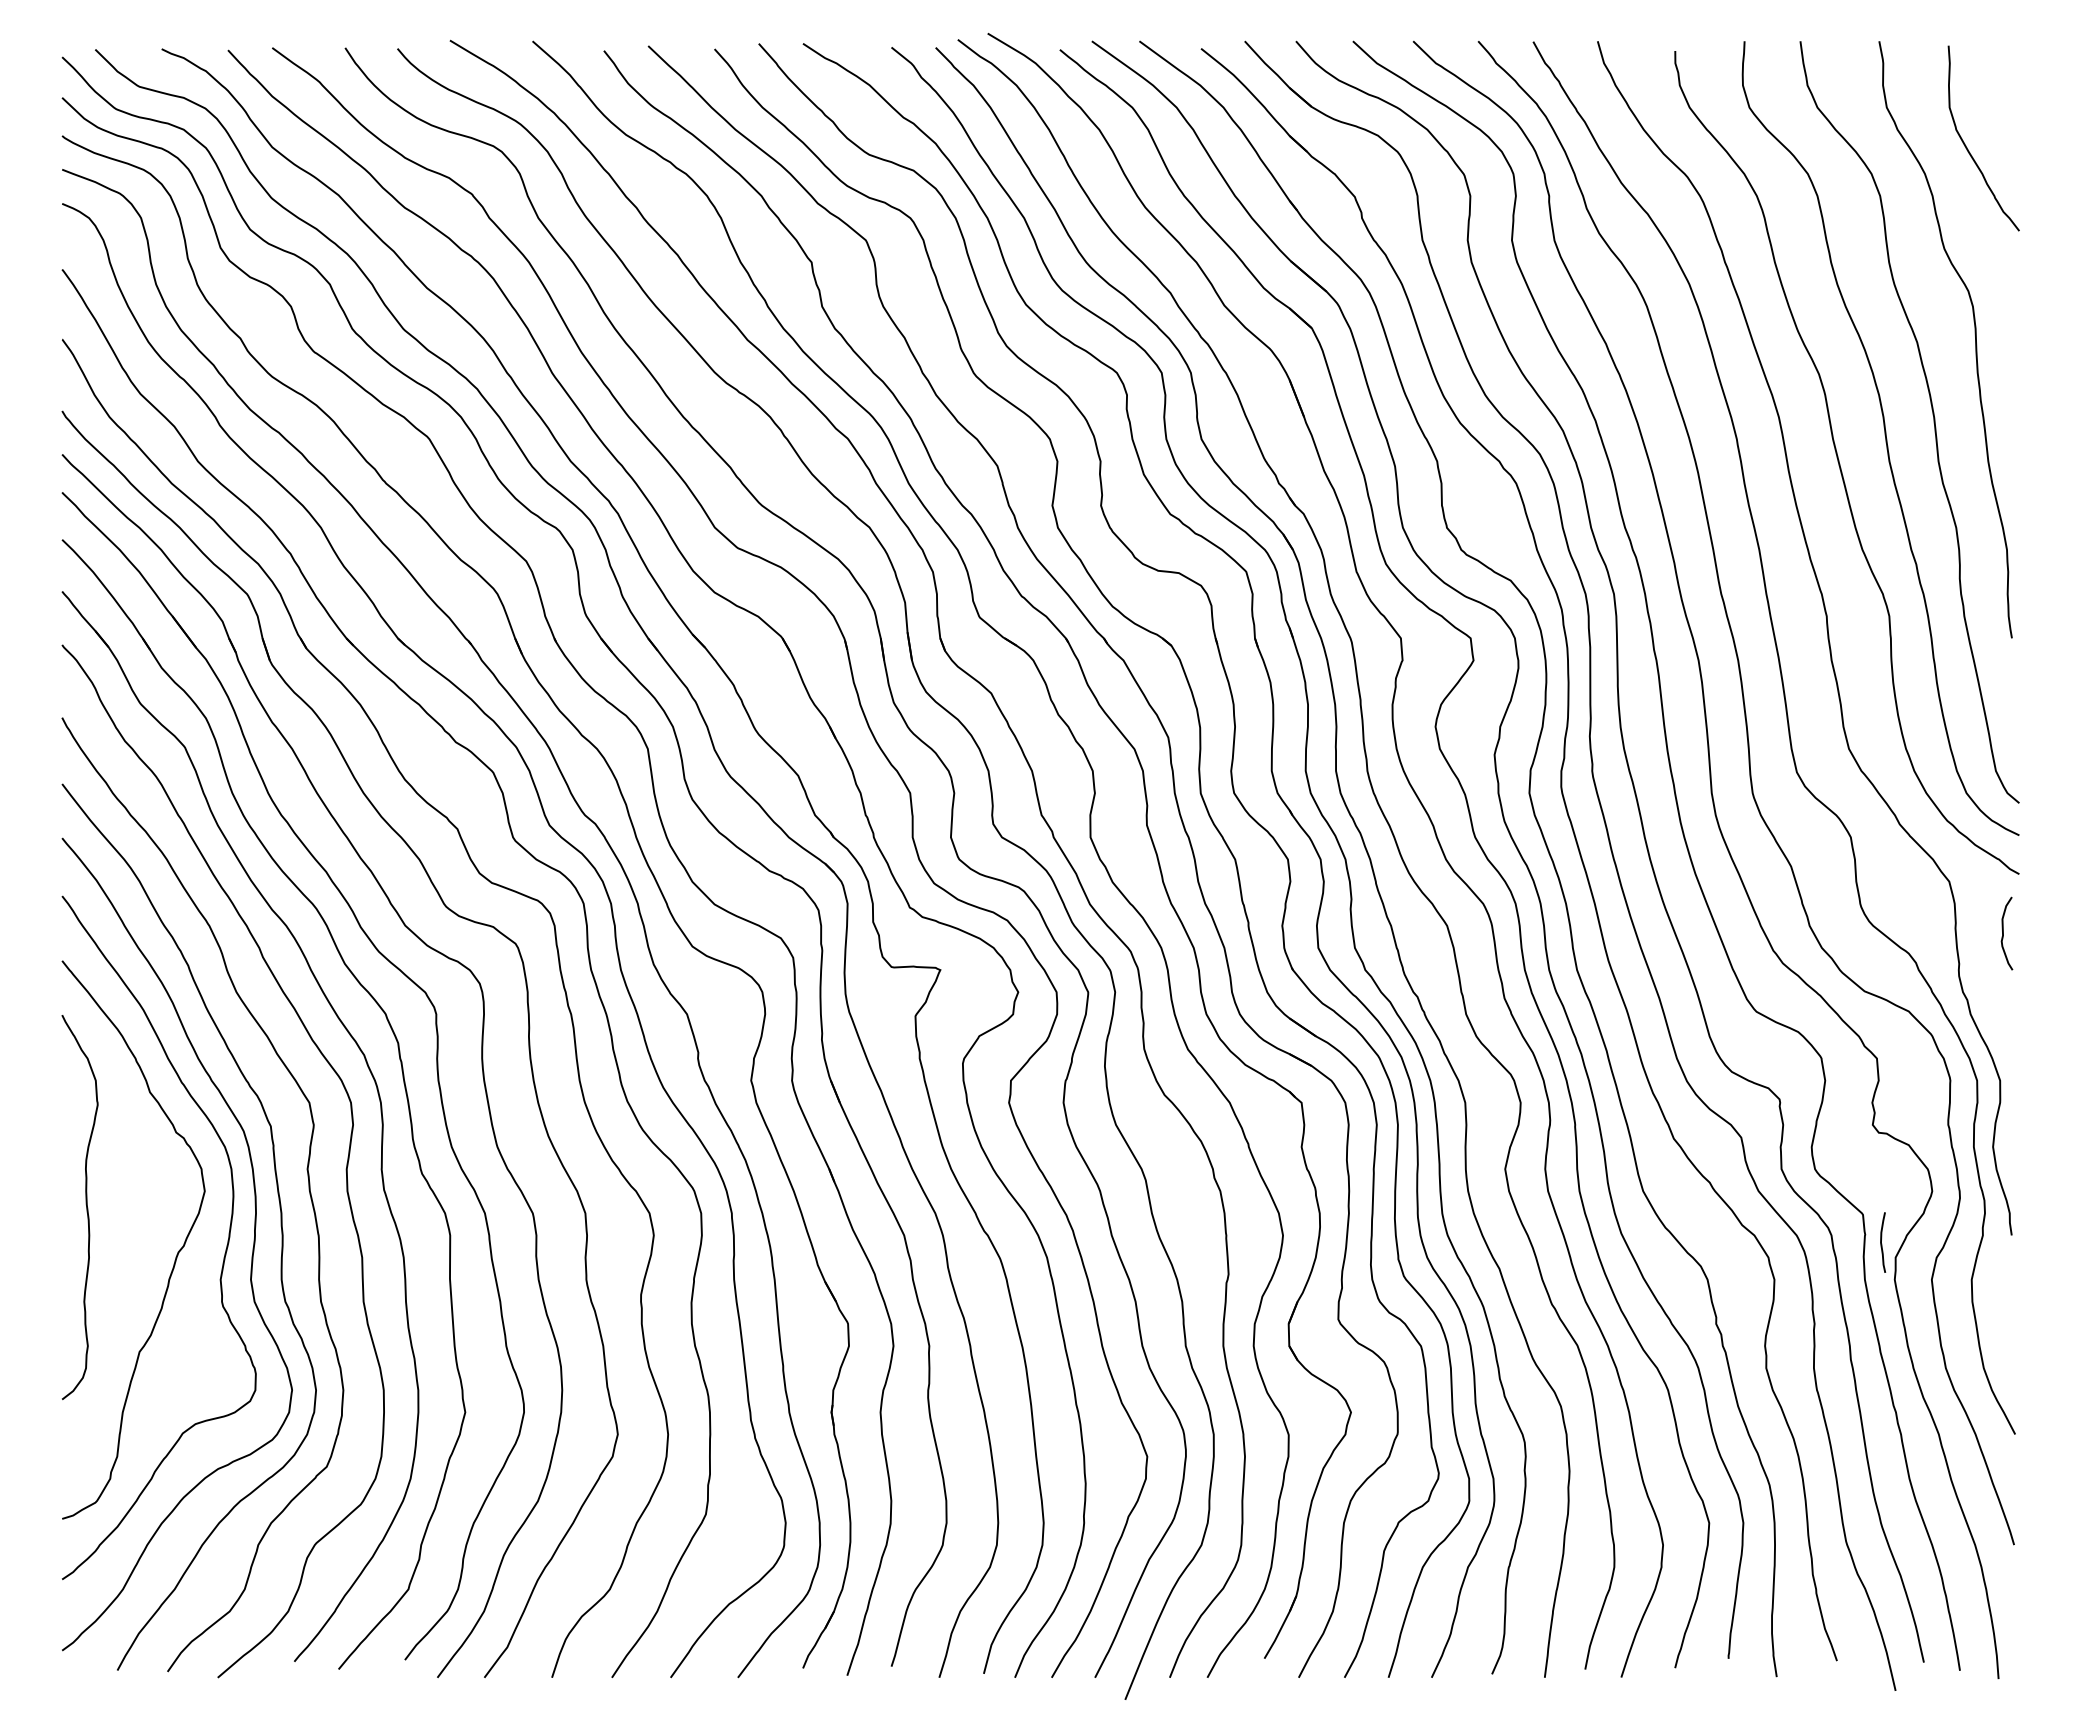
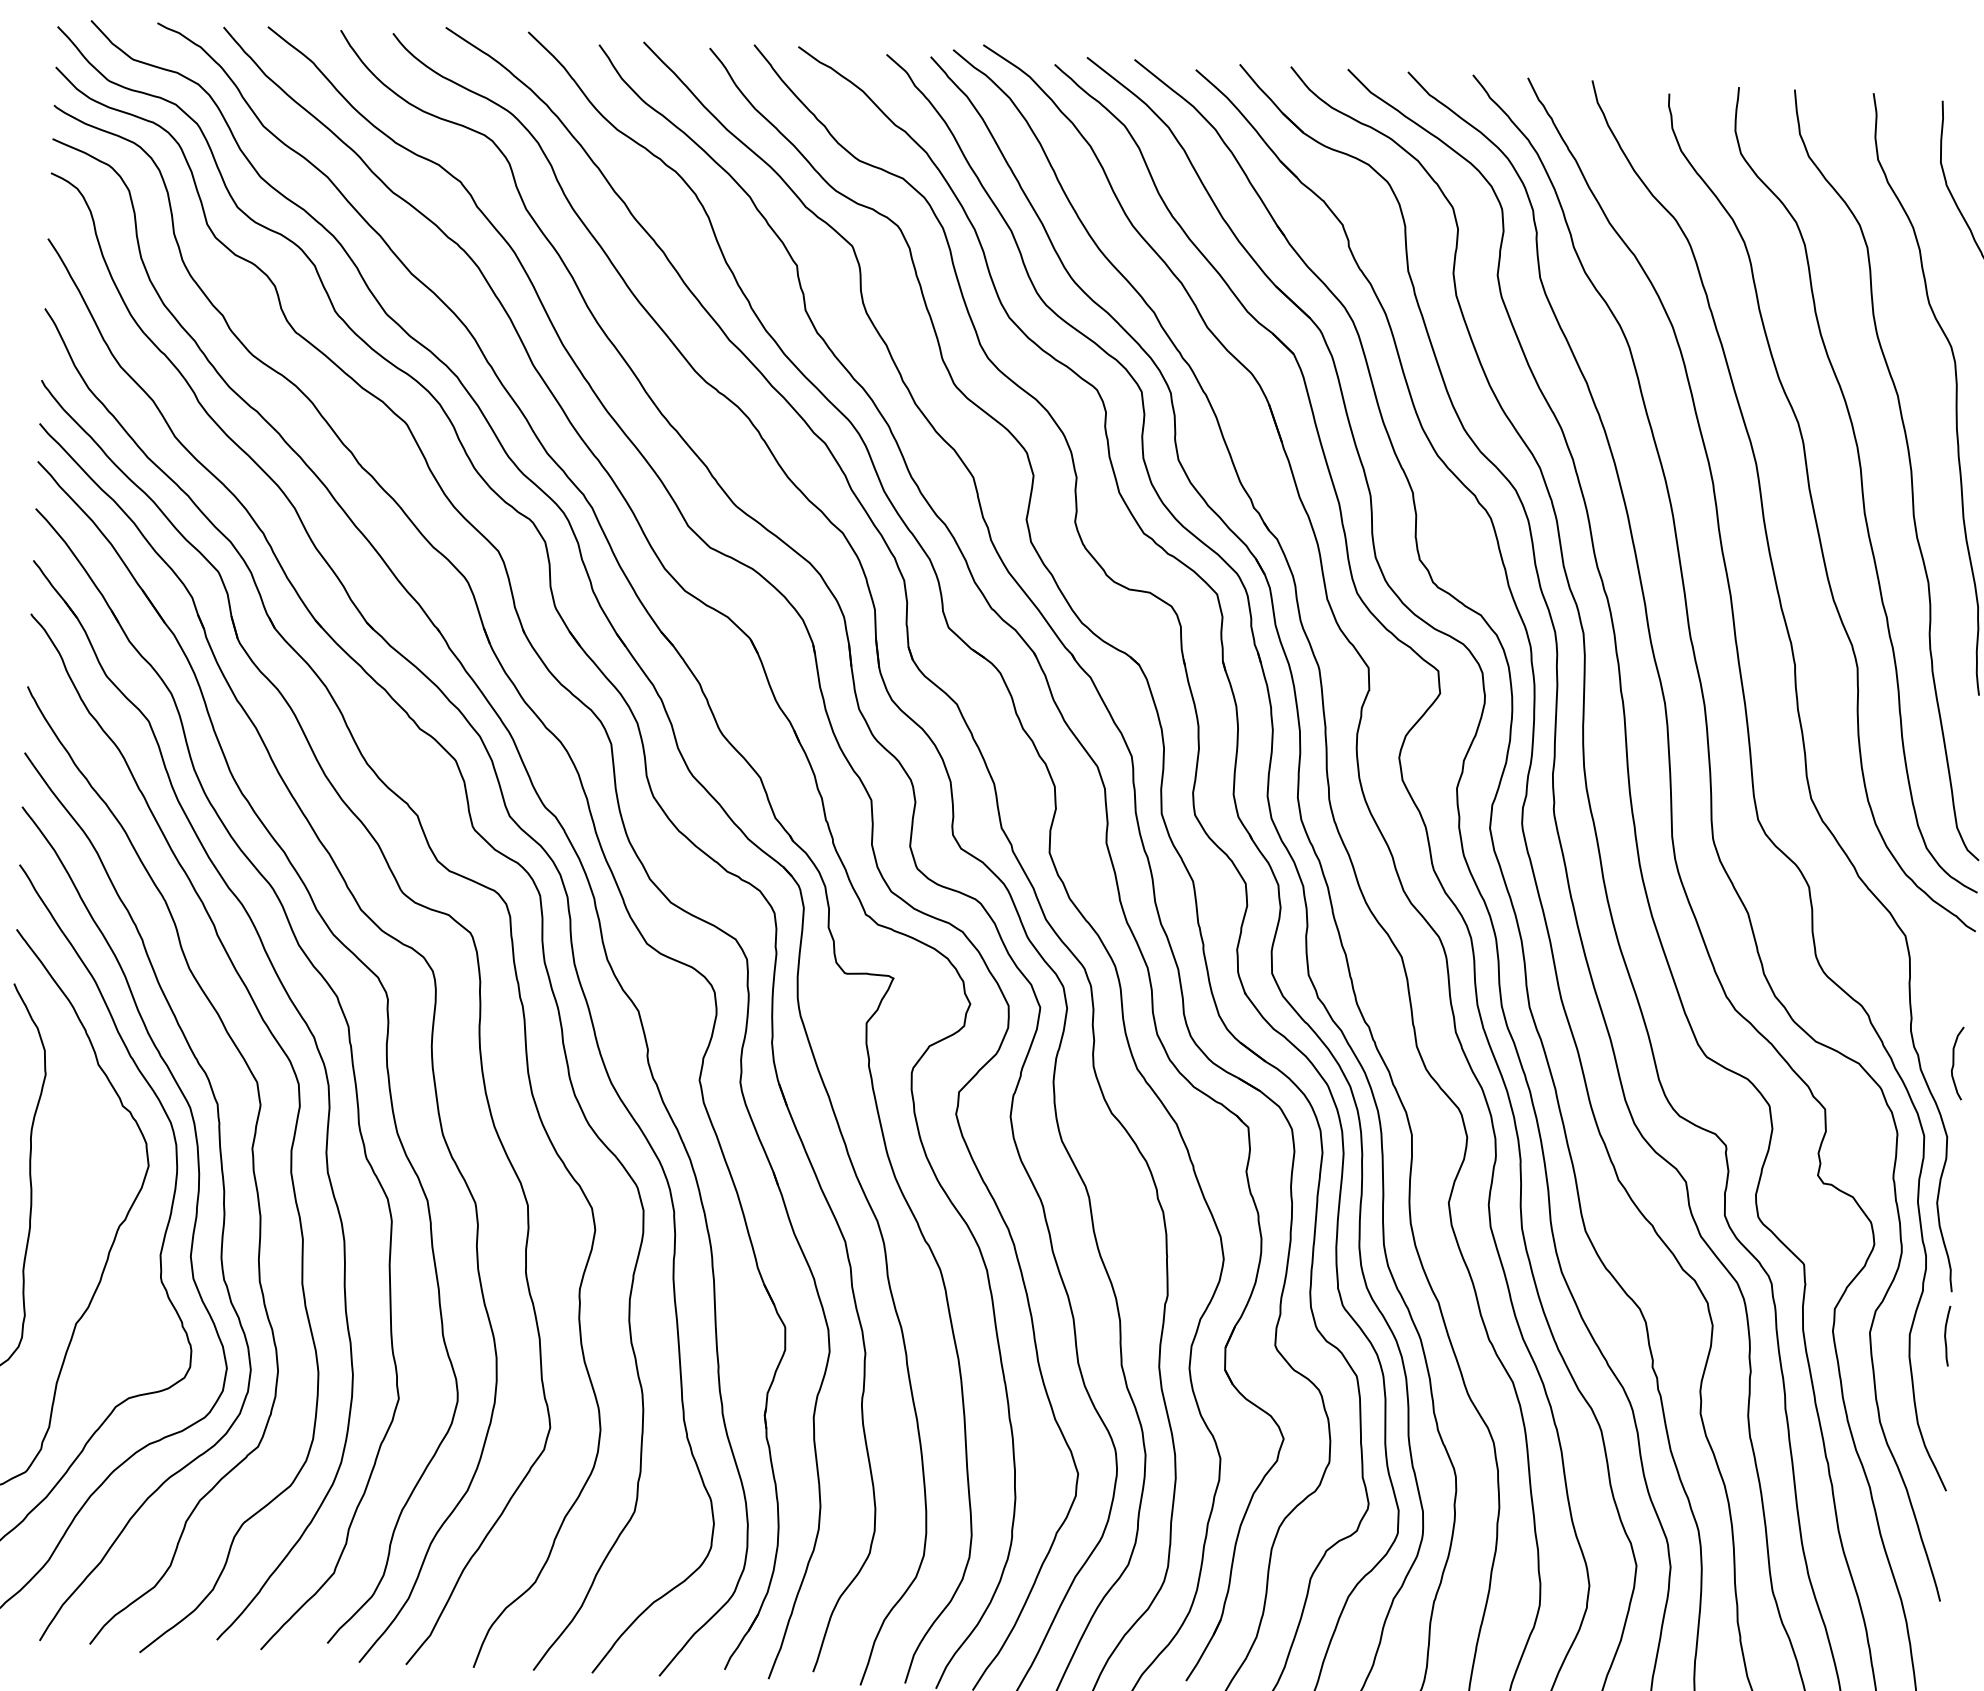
curve: (2003, 933) -> (1953, 1063), moved
curve: (1881, 1242) -> (1945, 1335), moved

